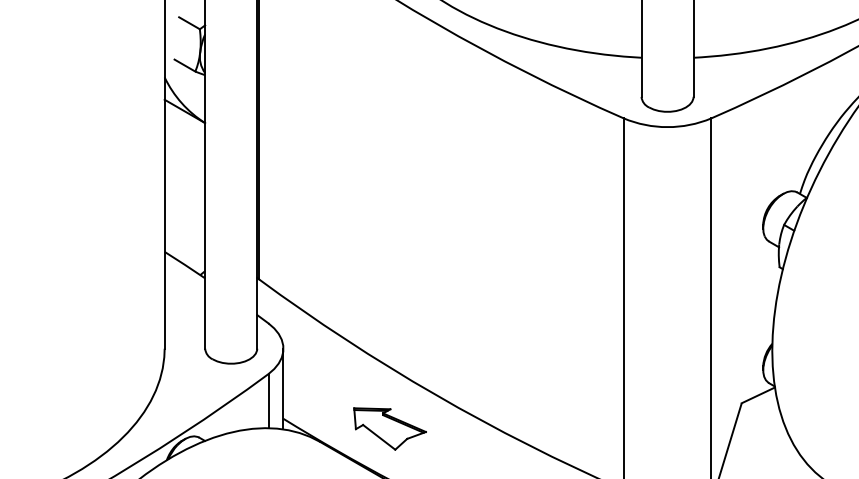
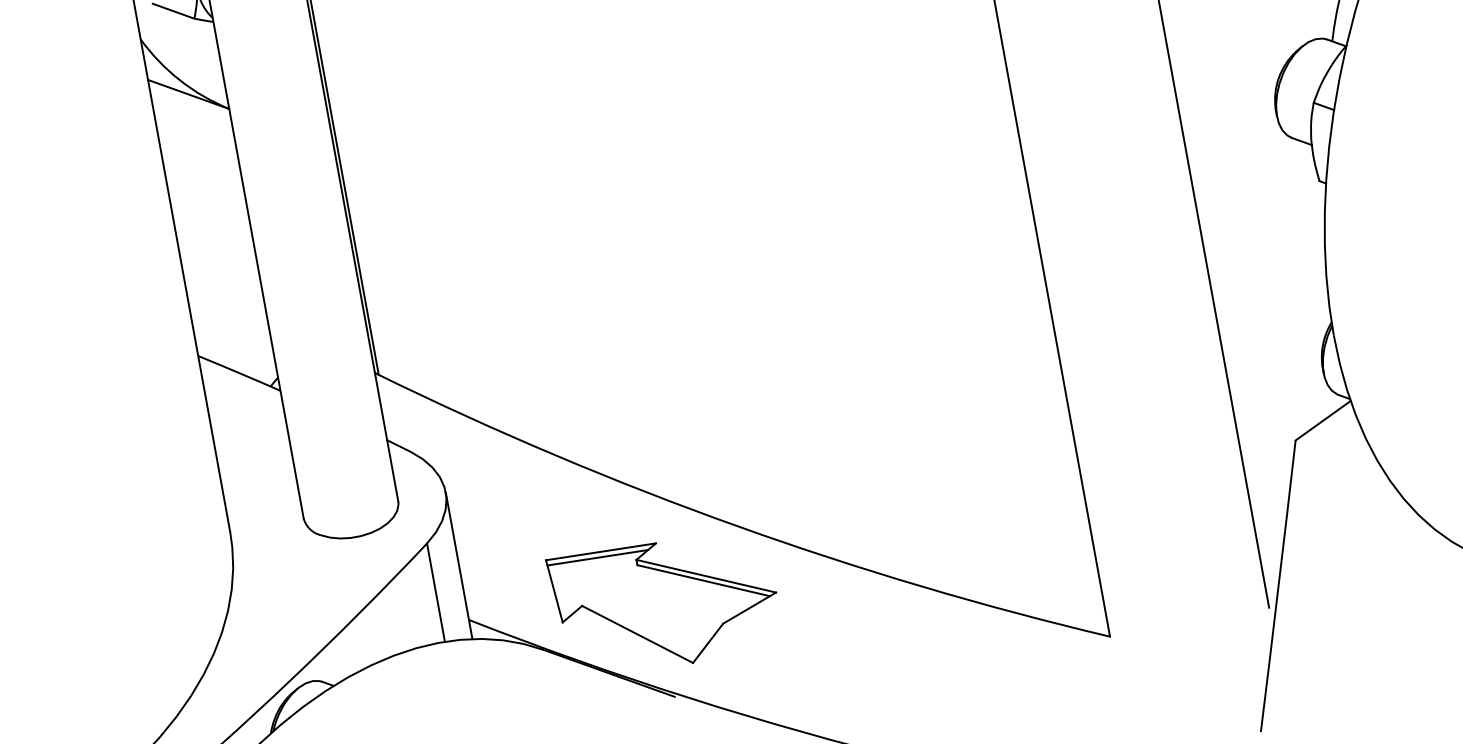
part: (389, 428) -> (664, 602), size x1.67

